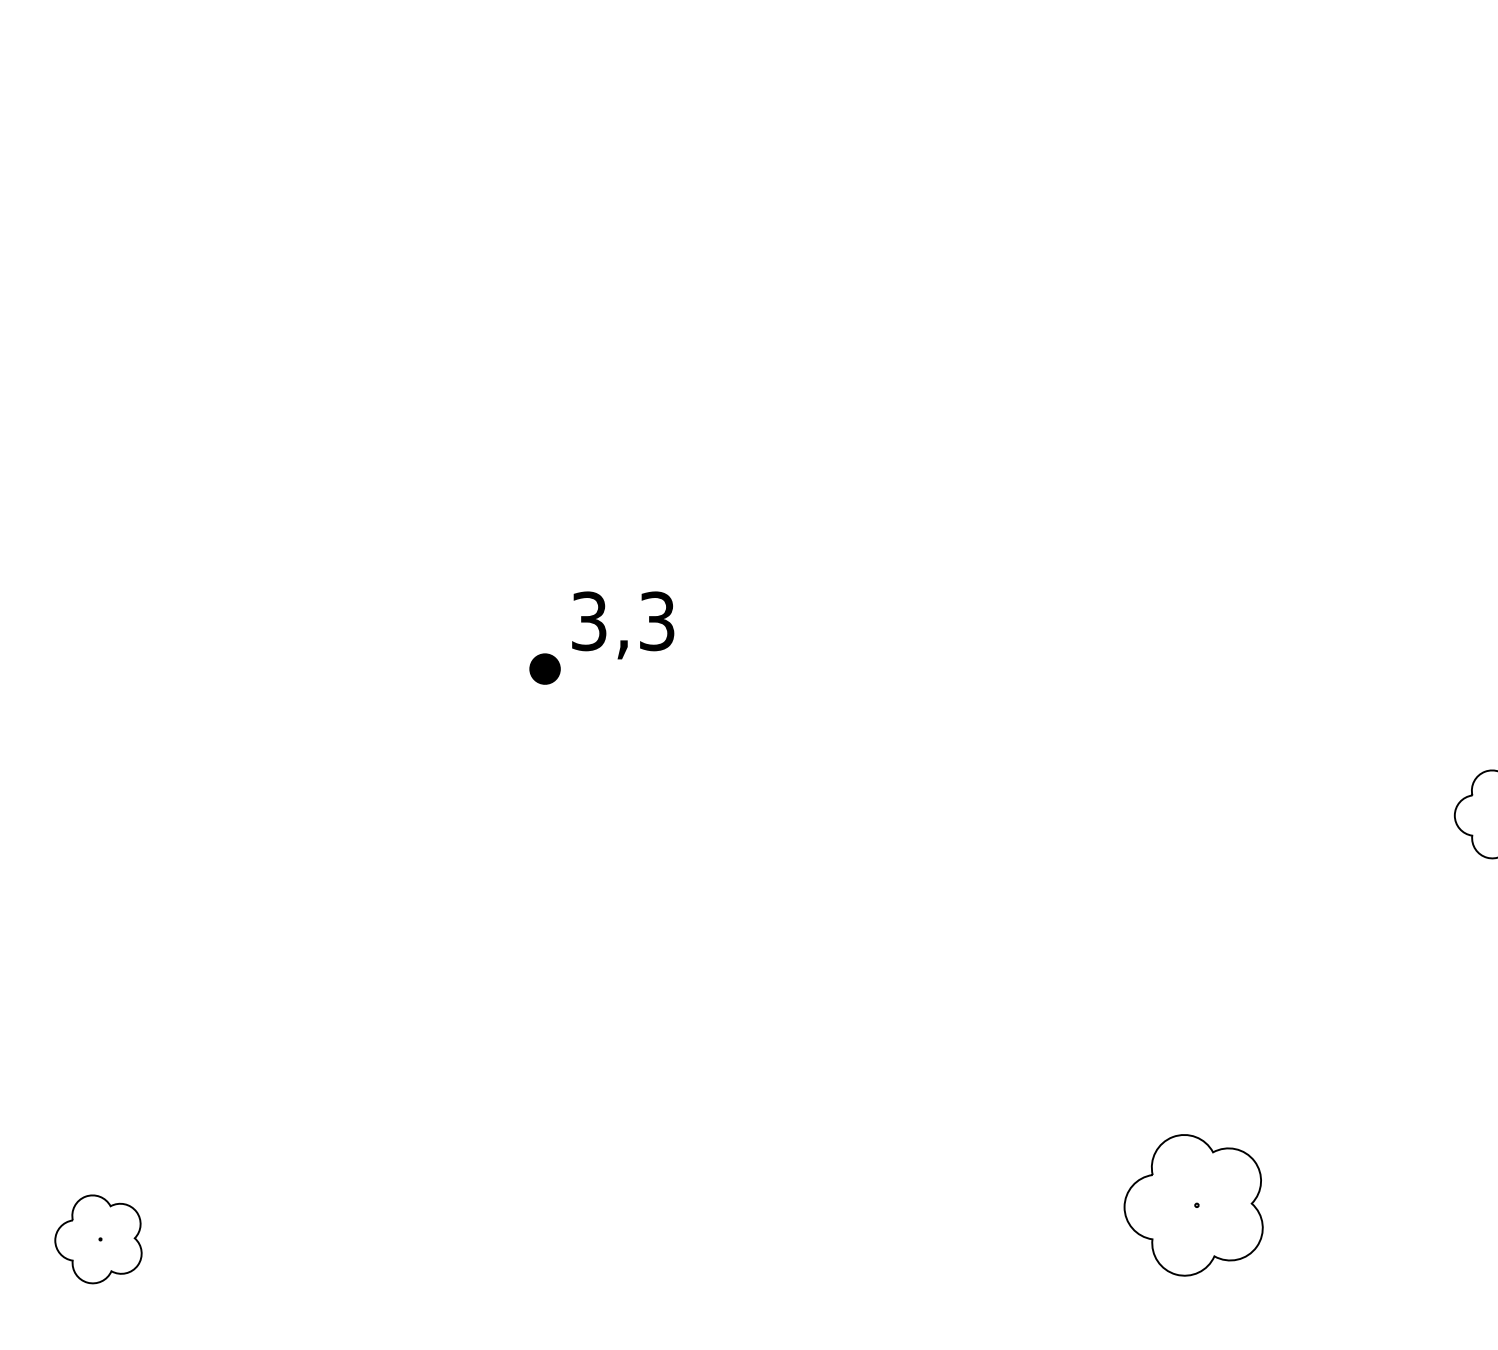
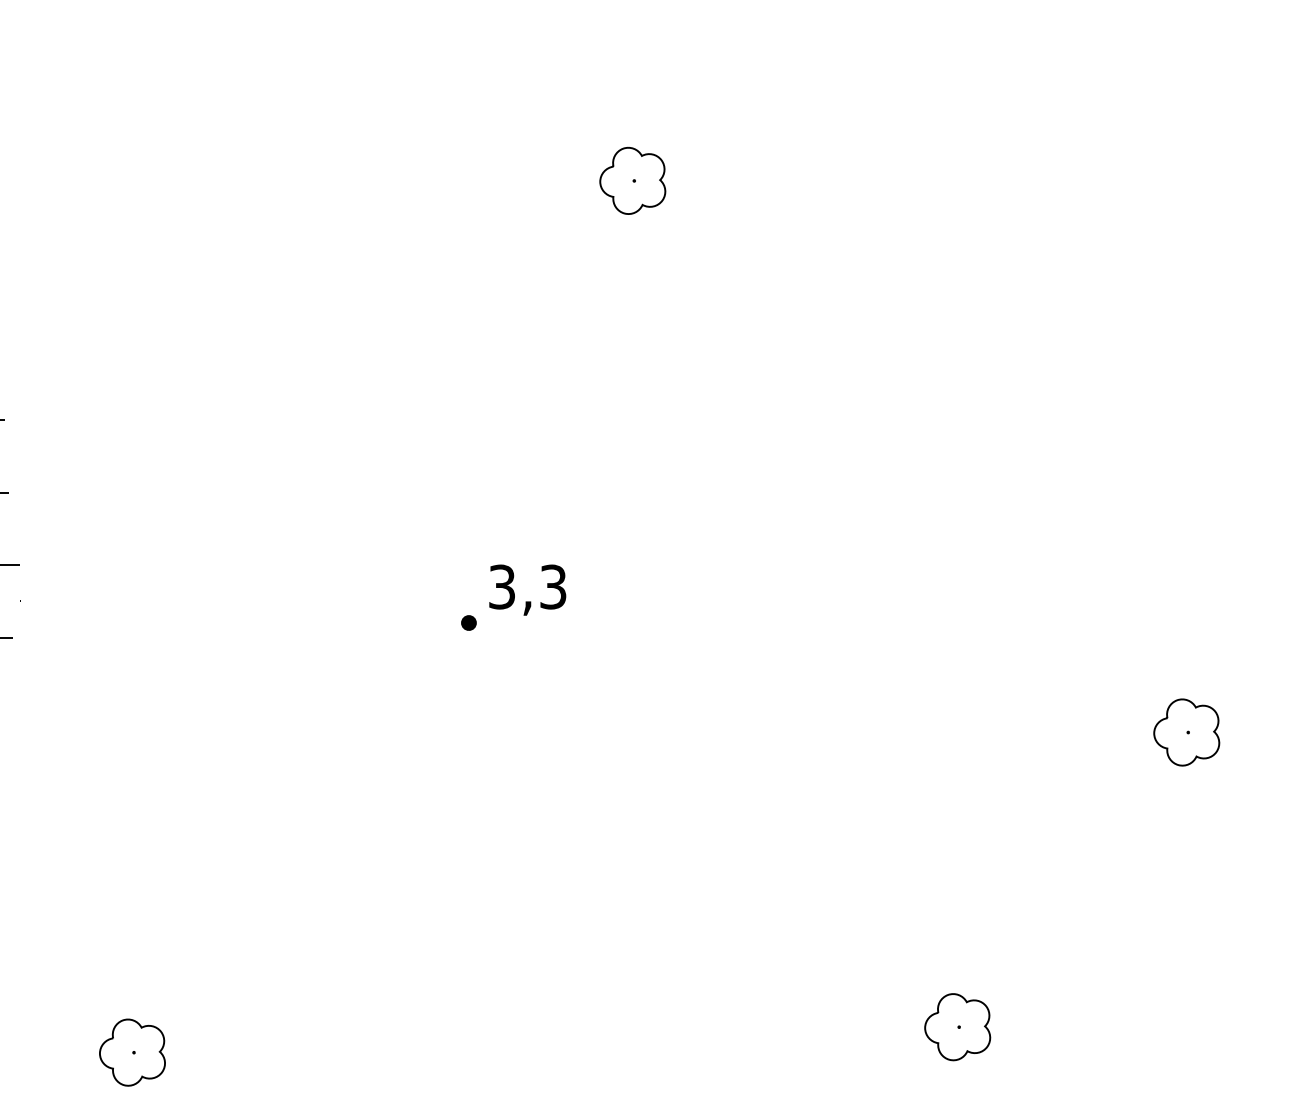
part: (762, 81) -> (632, 180), added
part: (544, 668) -> (468, 622), size x0.62
part: (1193, 1206) -> (957, 1027), size x0.62

